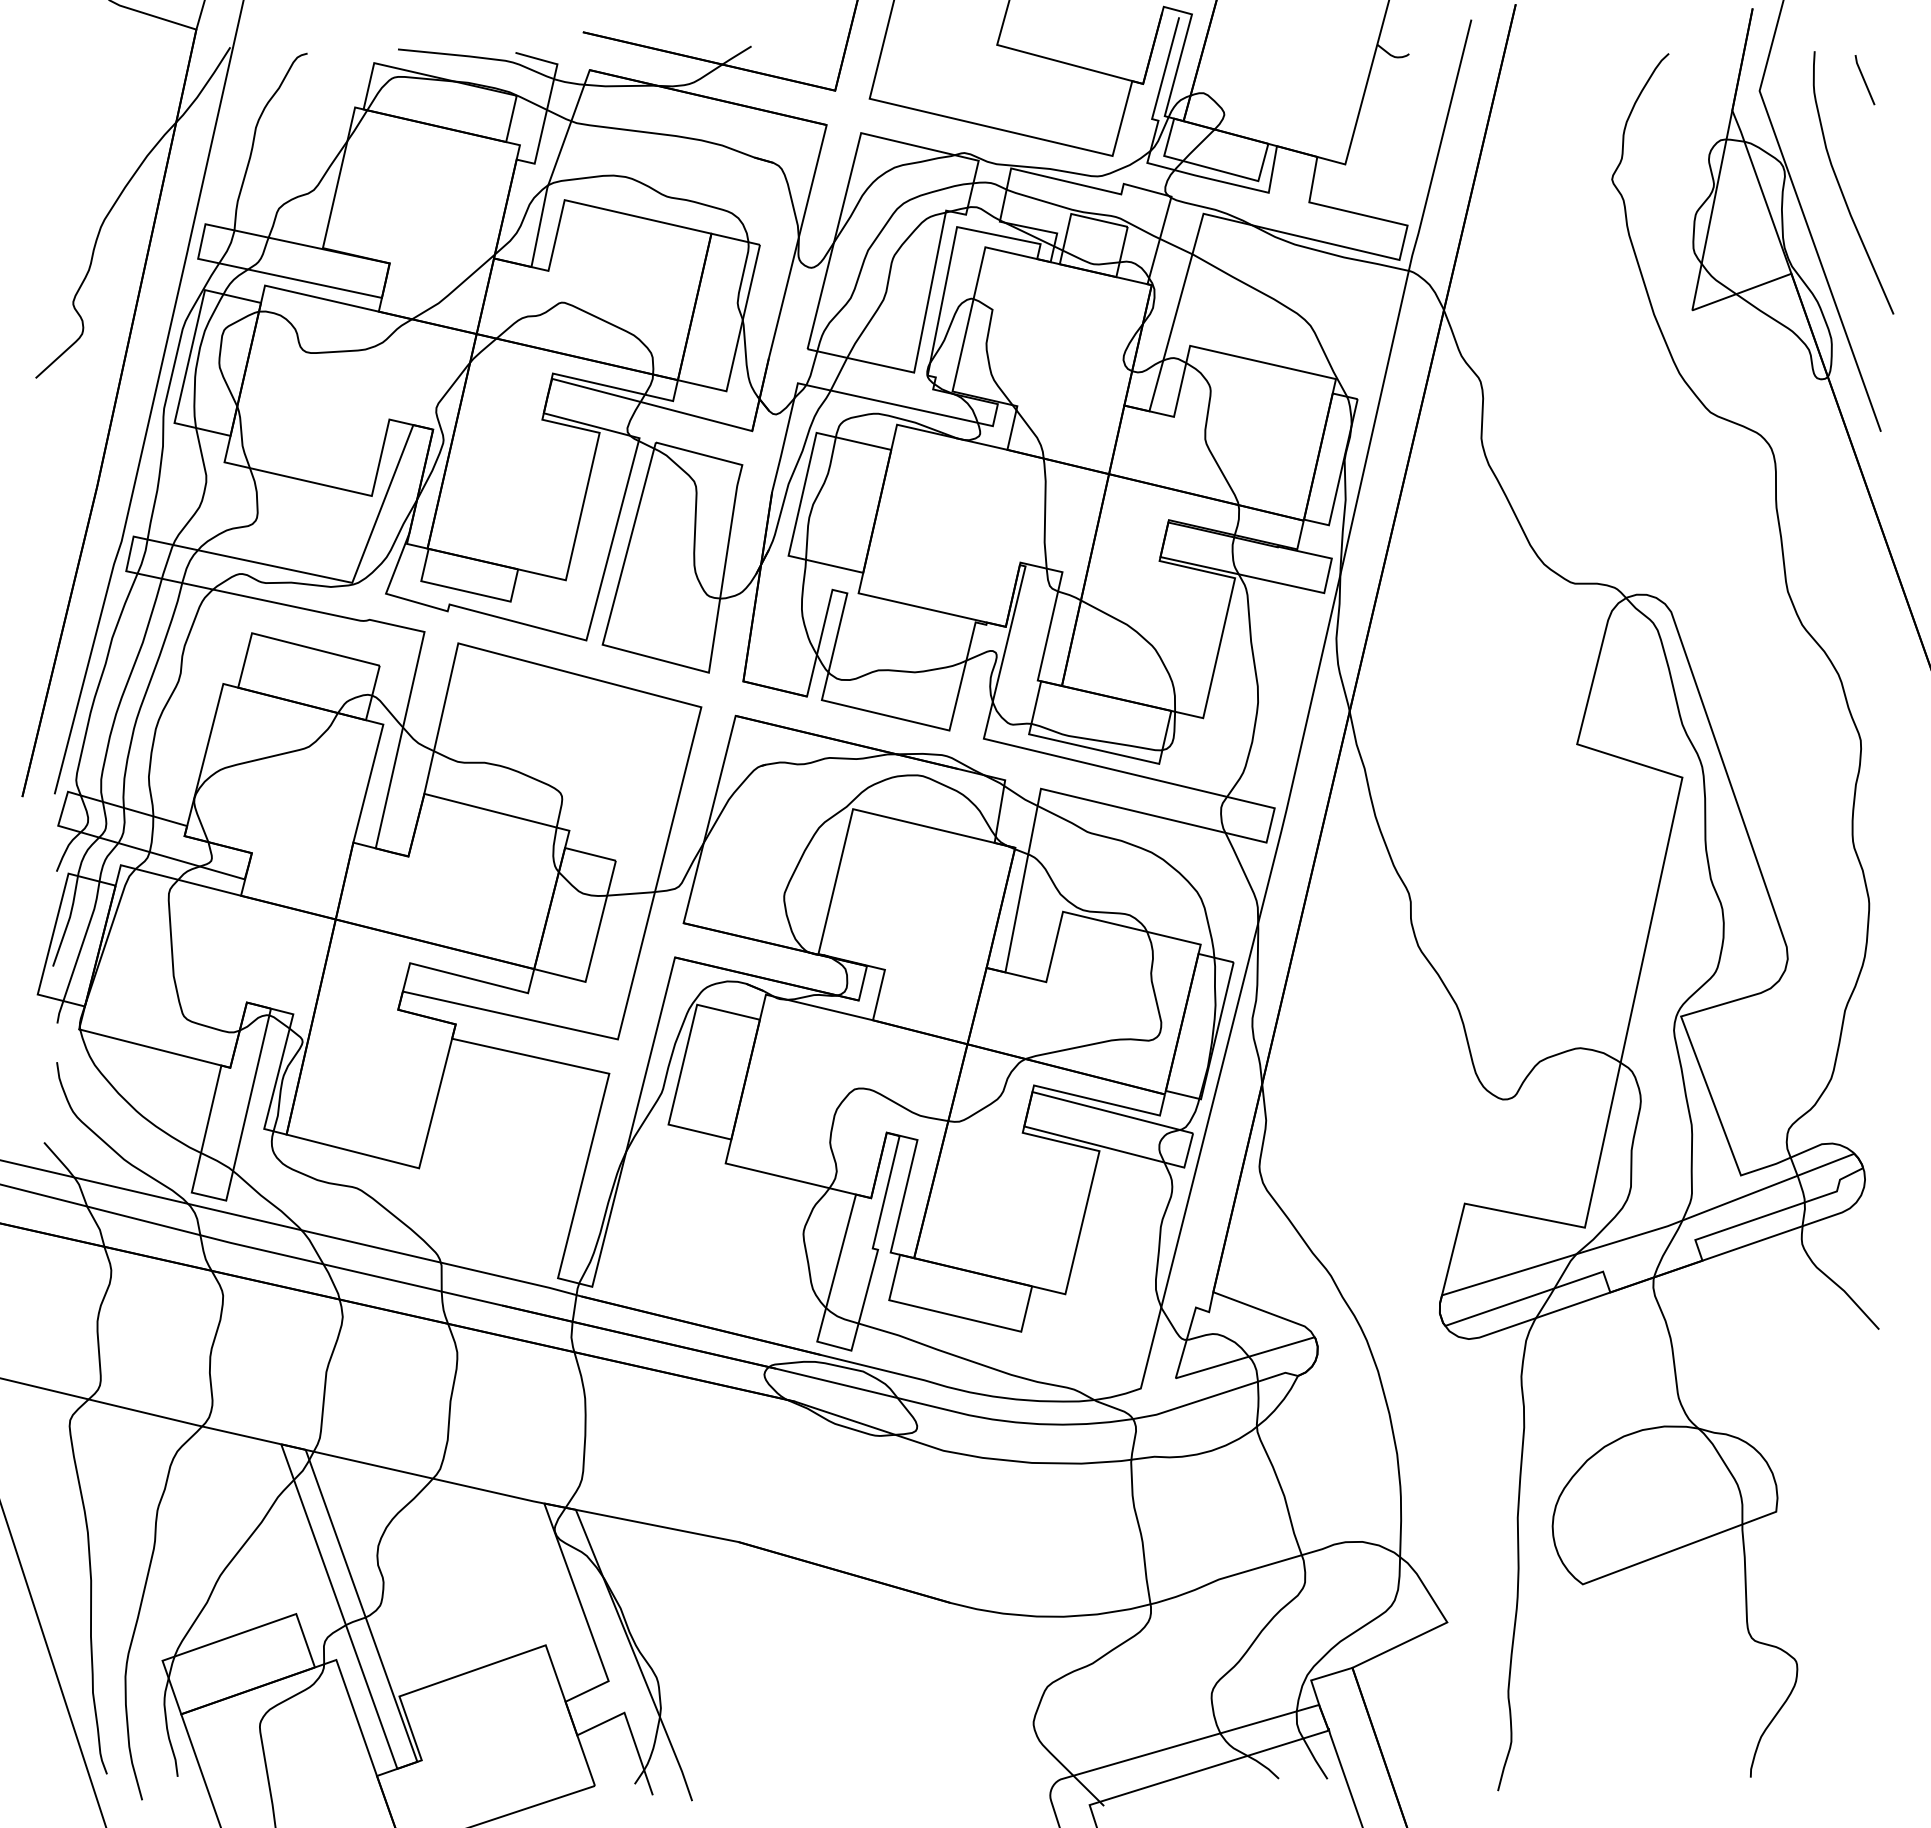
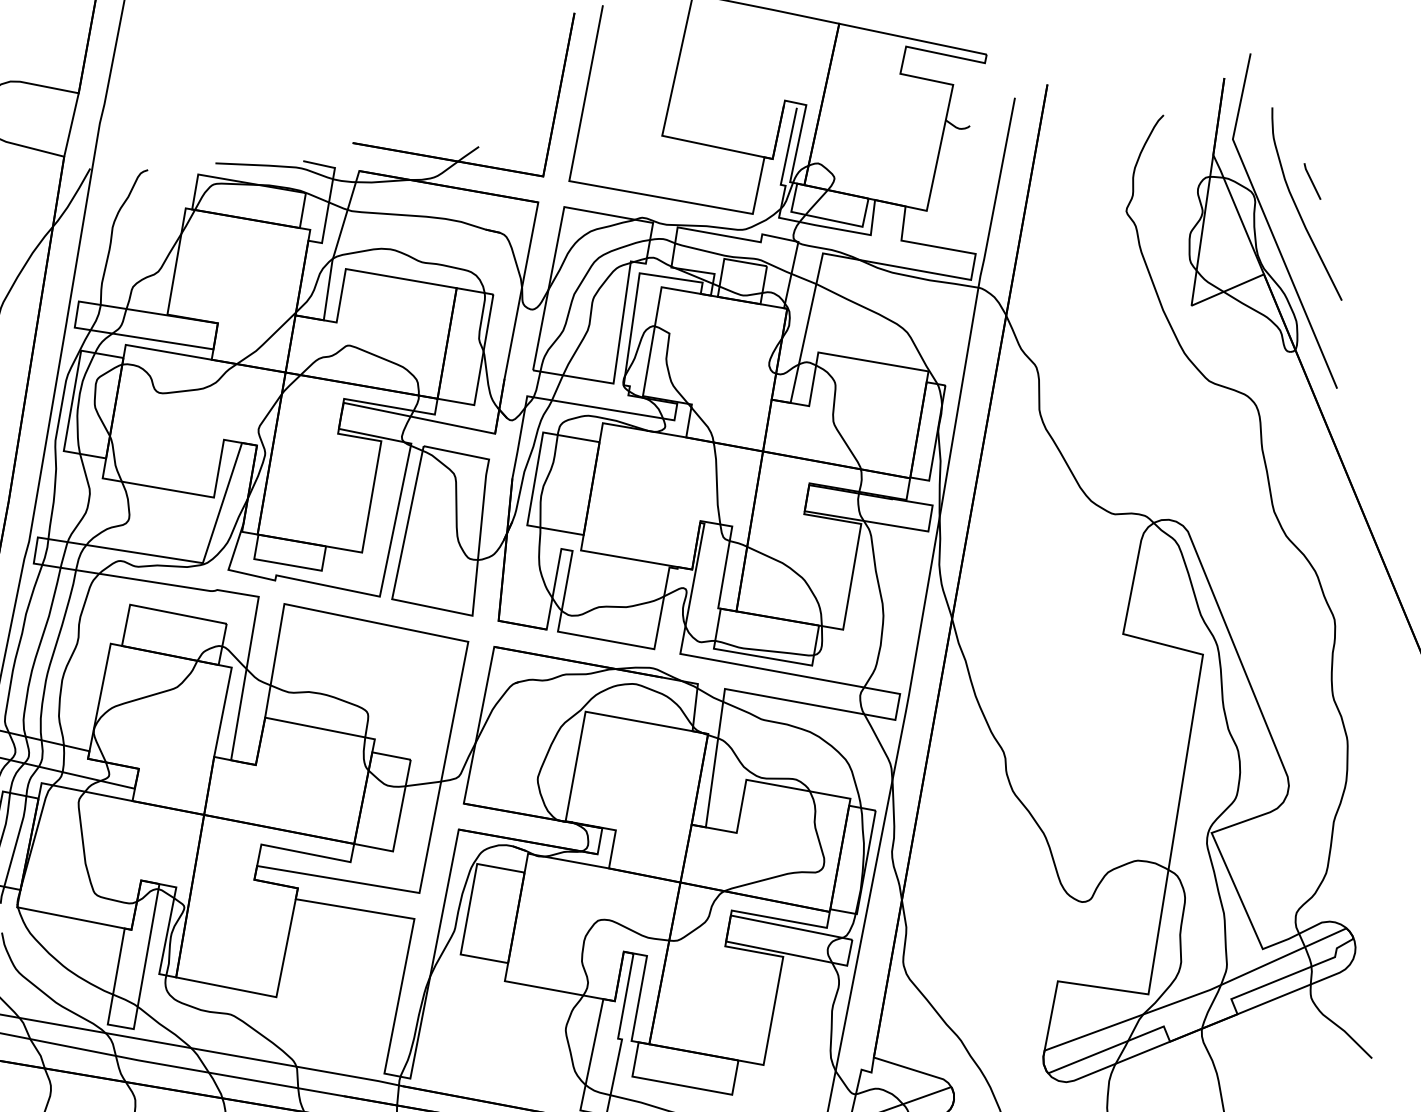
line: (1864, 80) -> (1312, 181), moved

